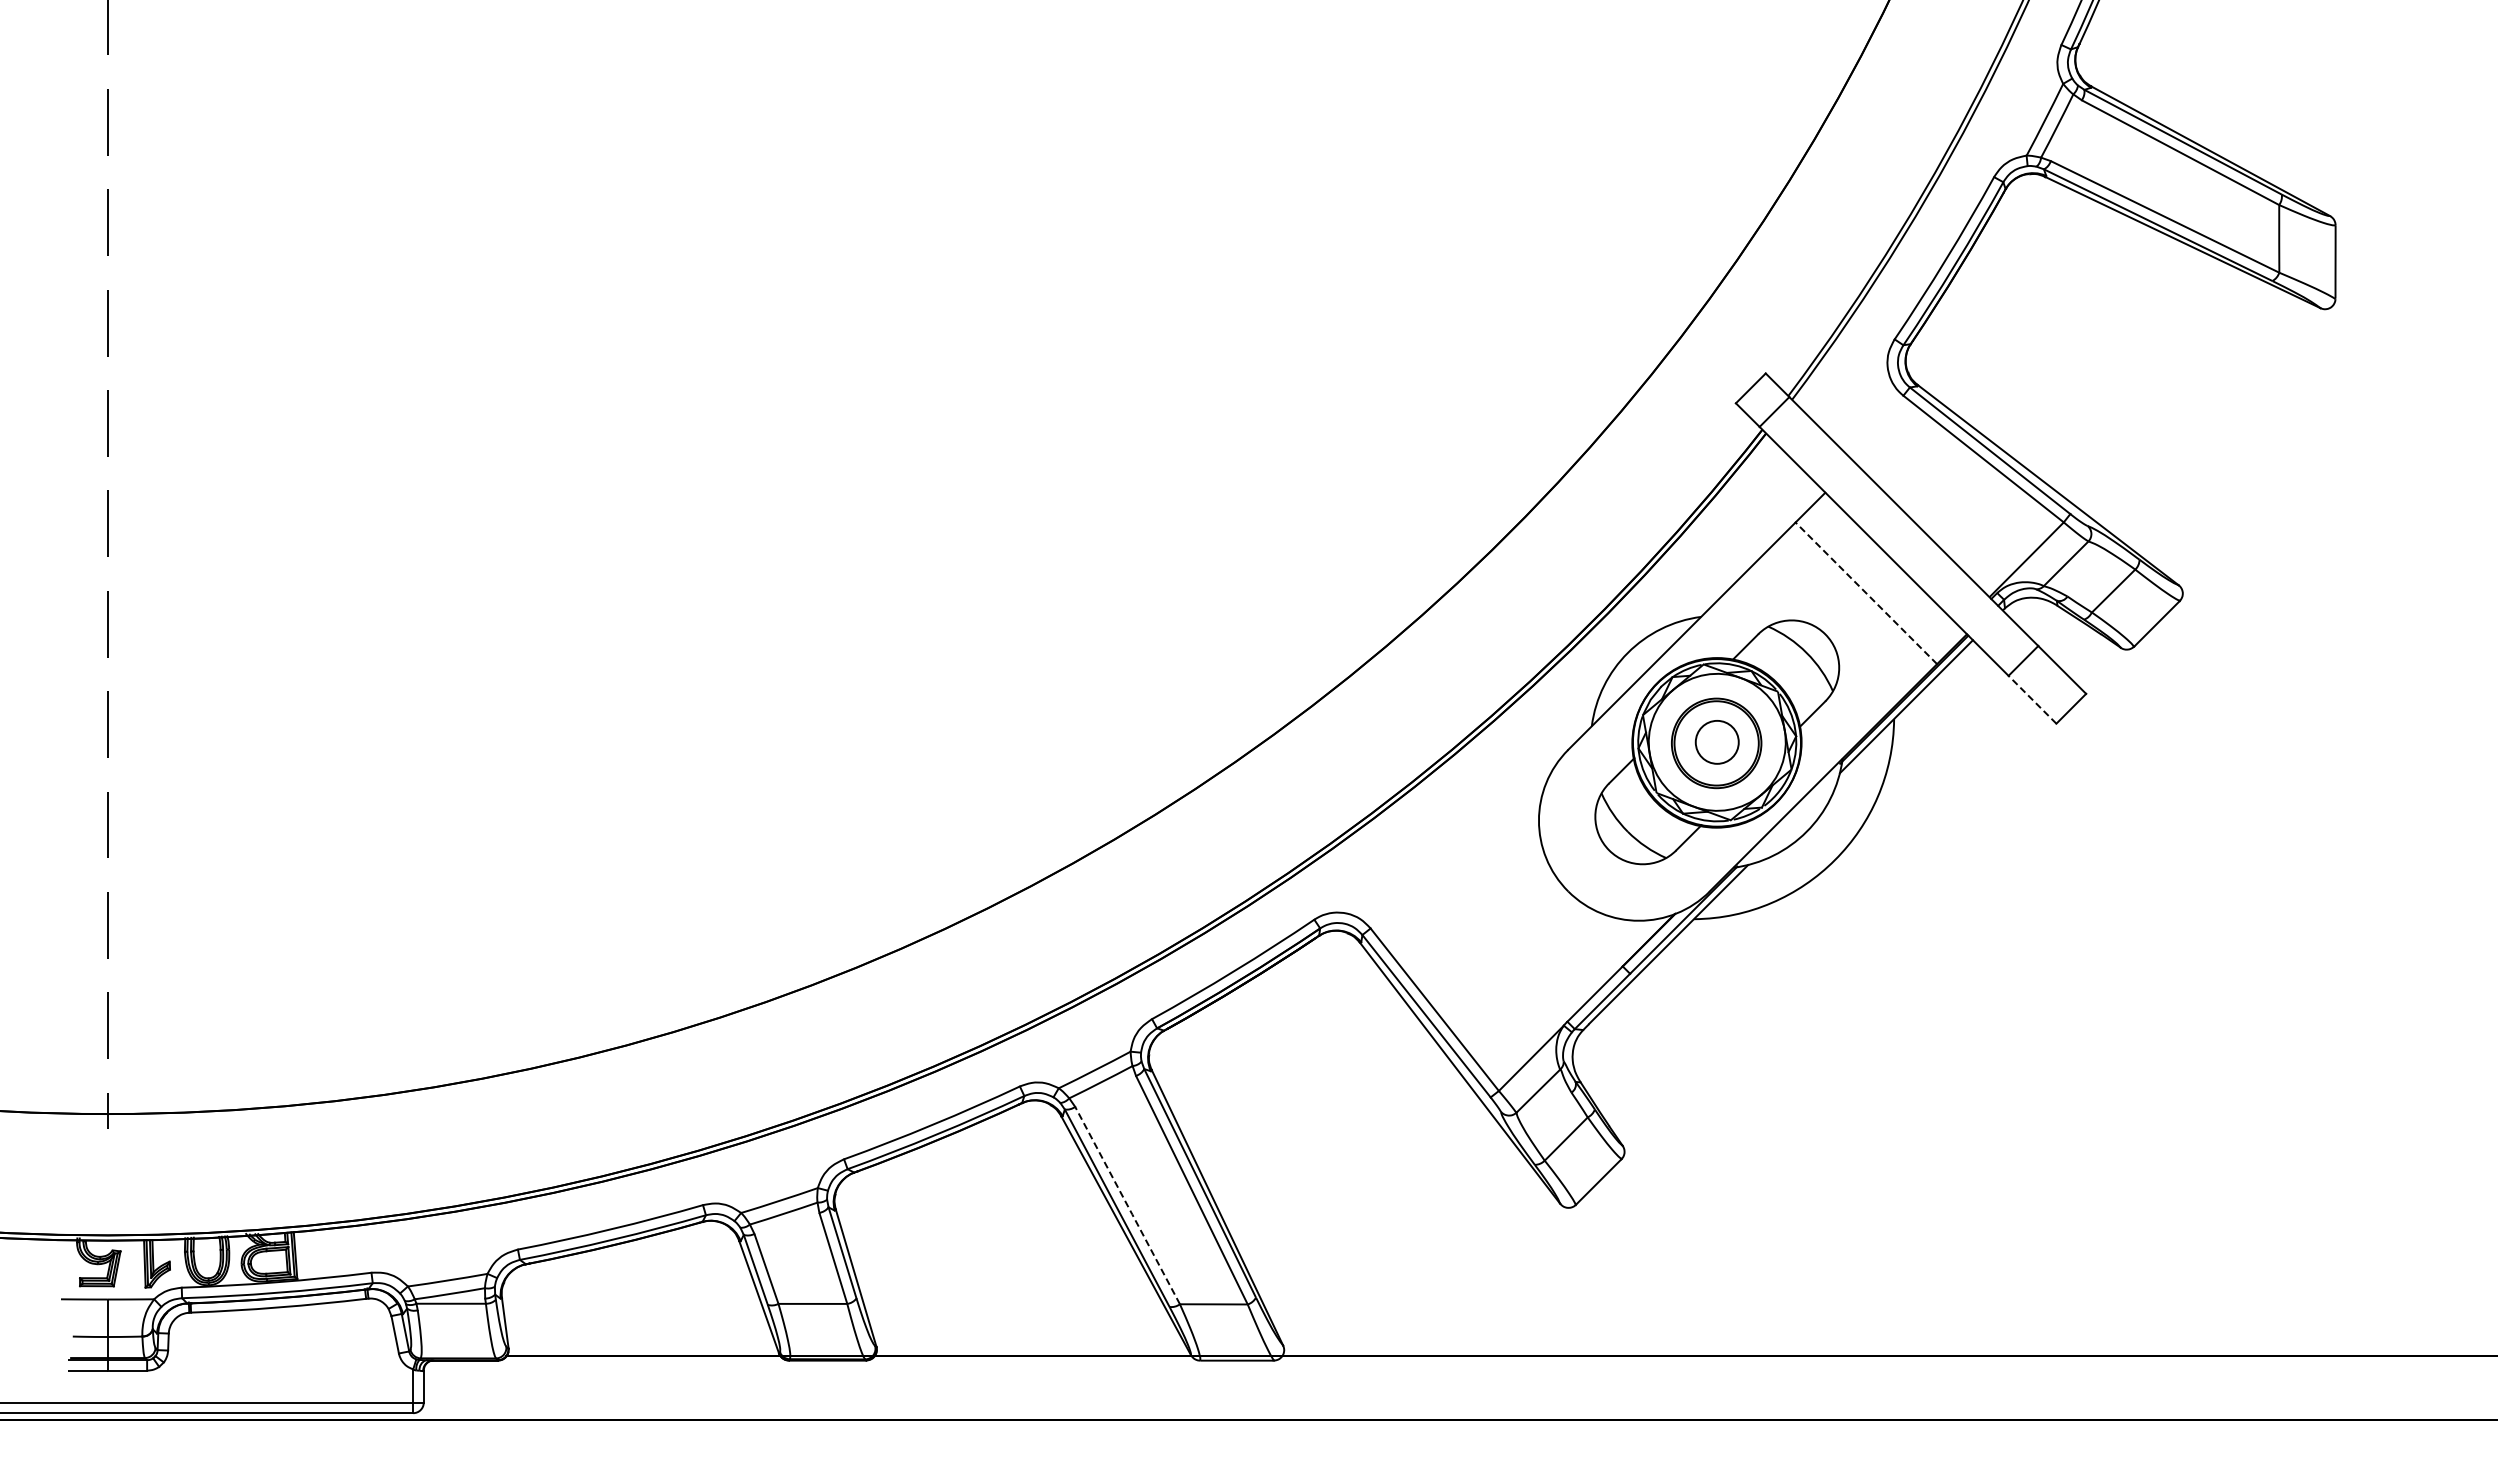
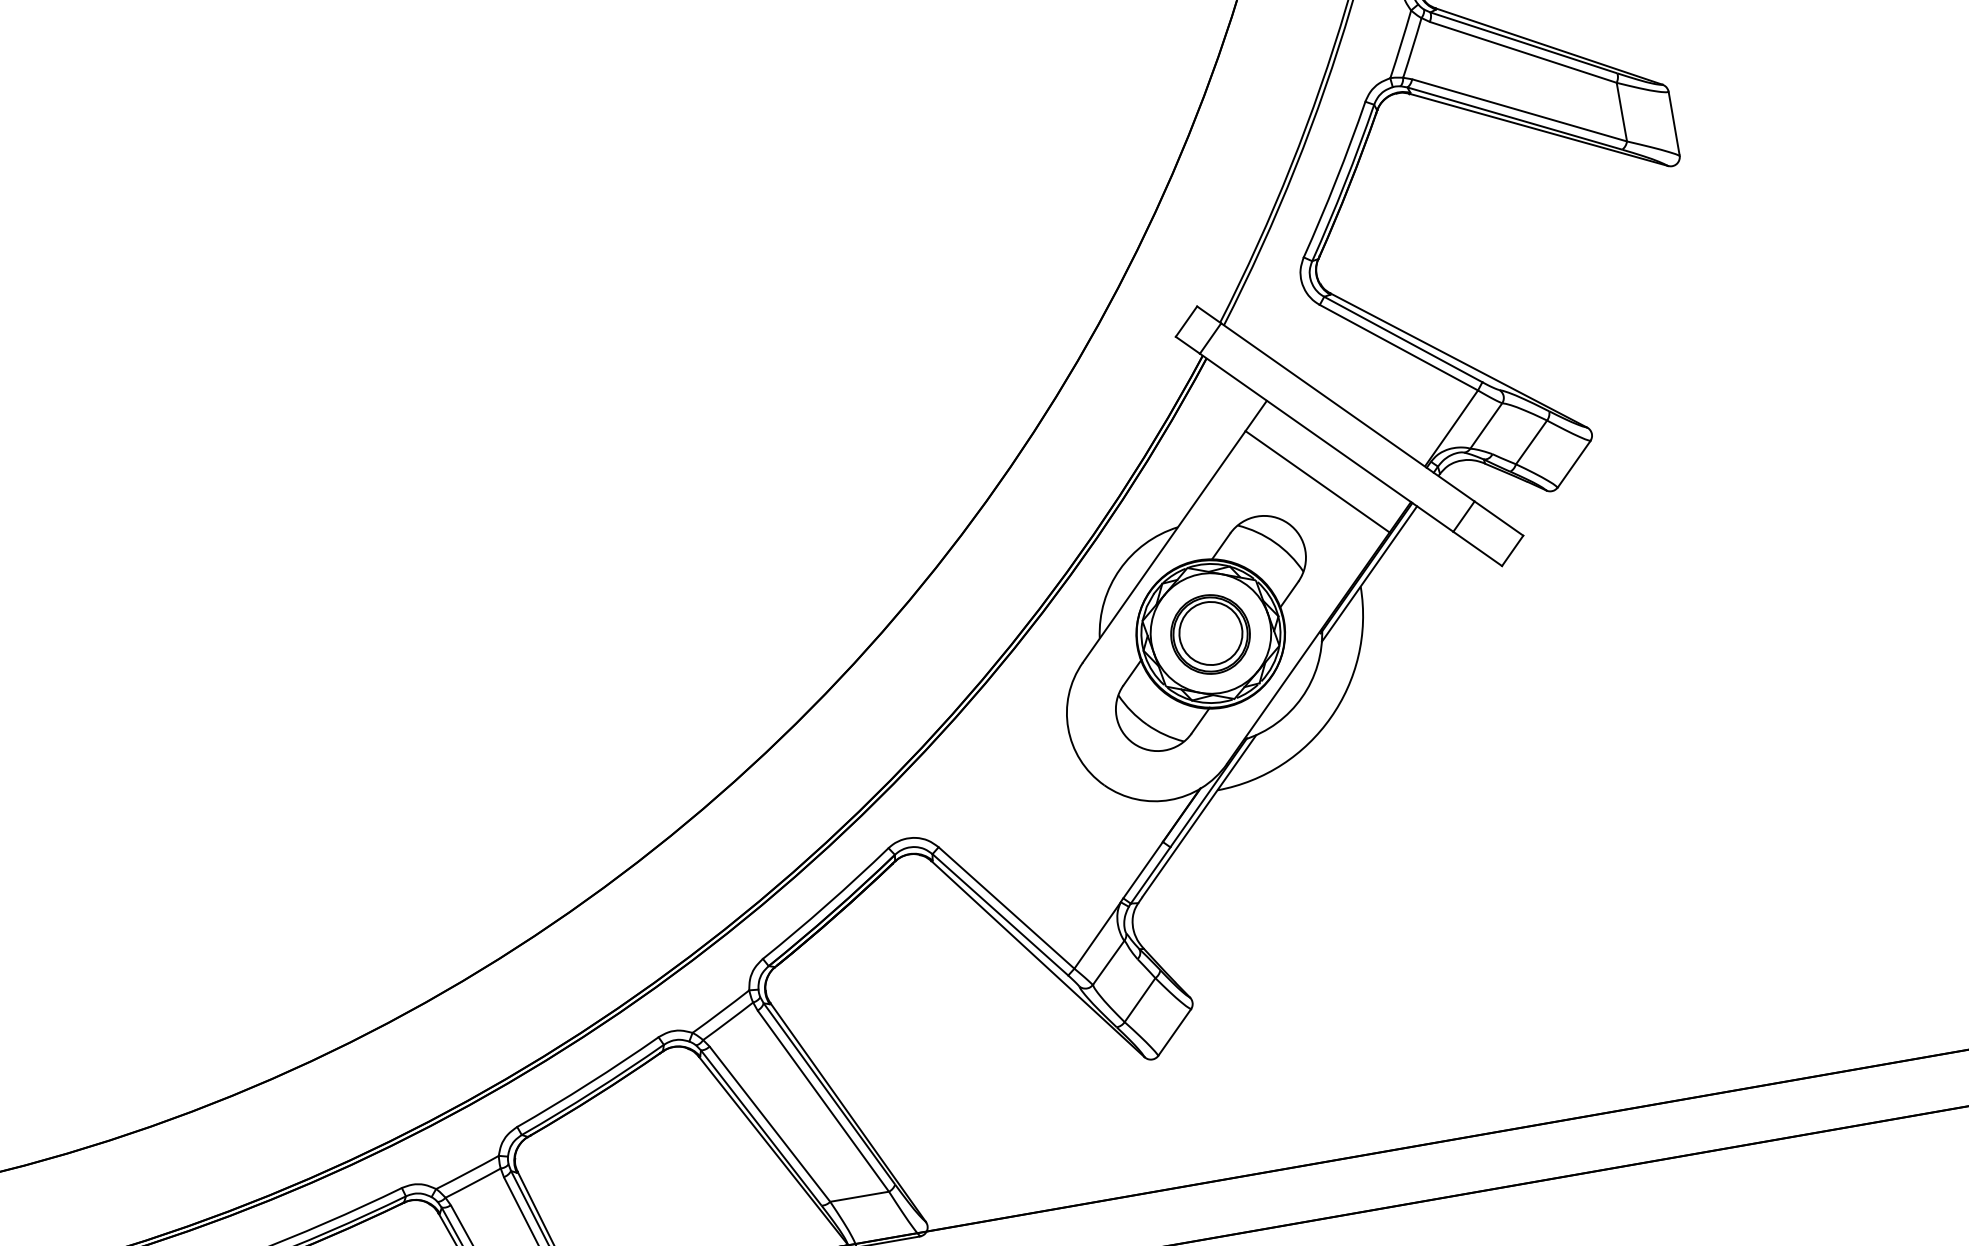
line: (1866, 592) -> (1317, 481), dashed -> solid
line: (2032, 699) -> (1477, 548), dashed -> solid
circle: (1717, 742) -> (1211, 633), size x1.67
line: (1128, 1206) -> (770, 1124), dashed -> solid

